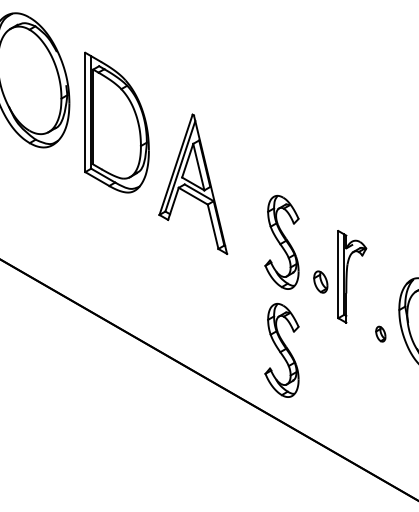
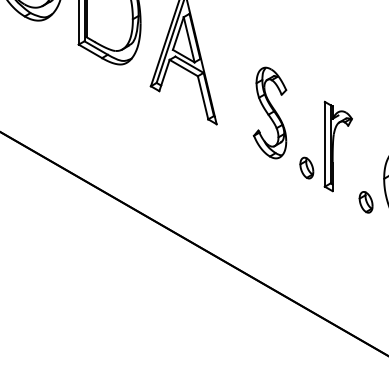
part: (320, 281) -> (306, 167), moved
part: (380, 333) -> (365, 201), size x1.43
part: (281, 350) -> (269, 218), removed

